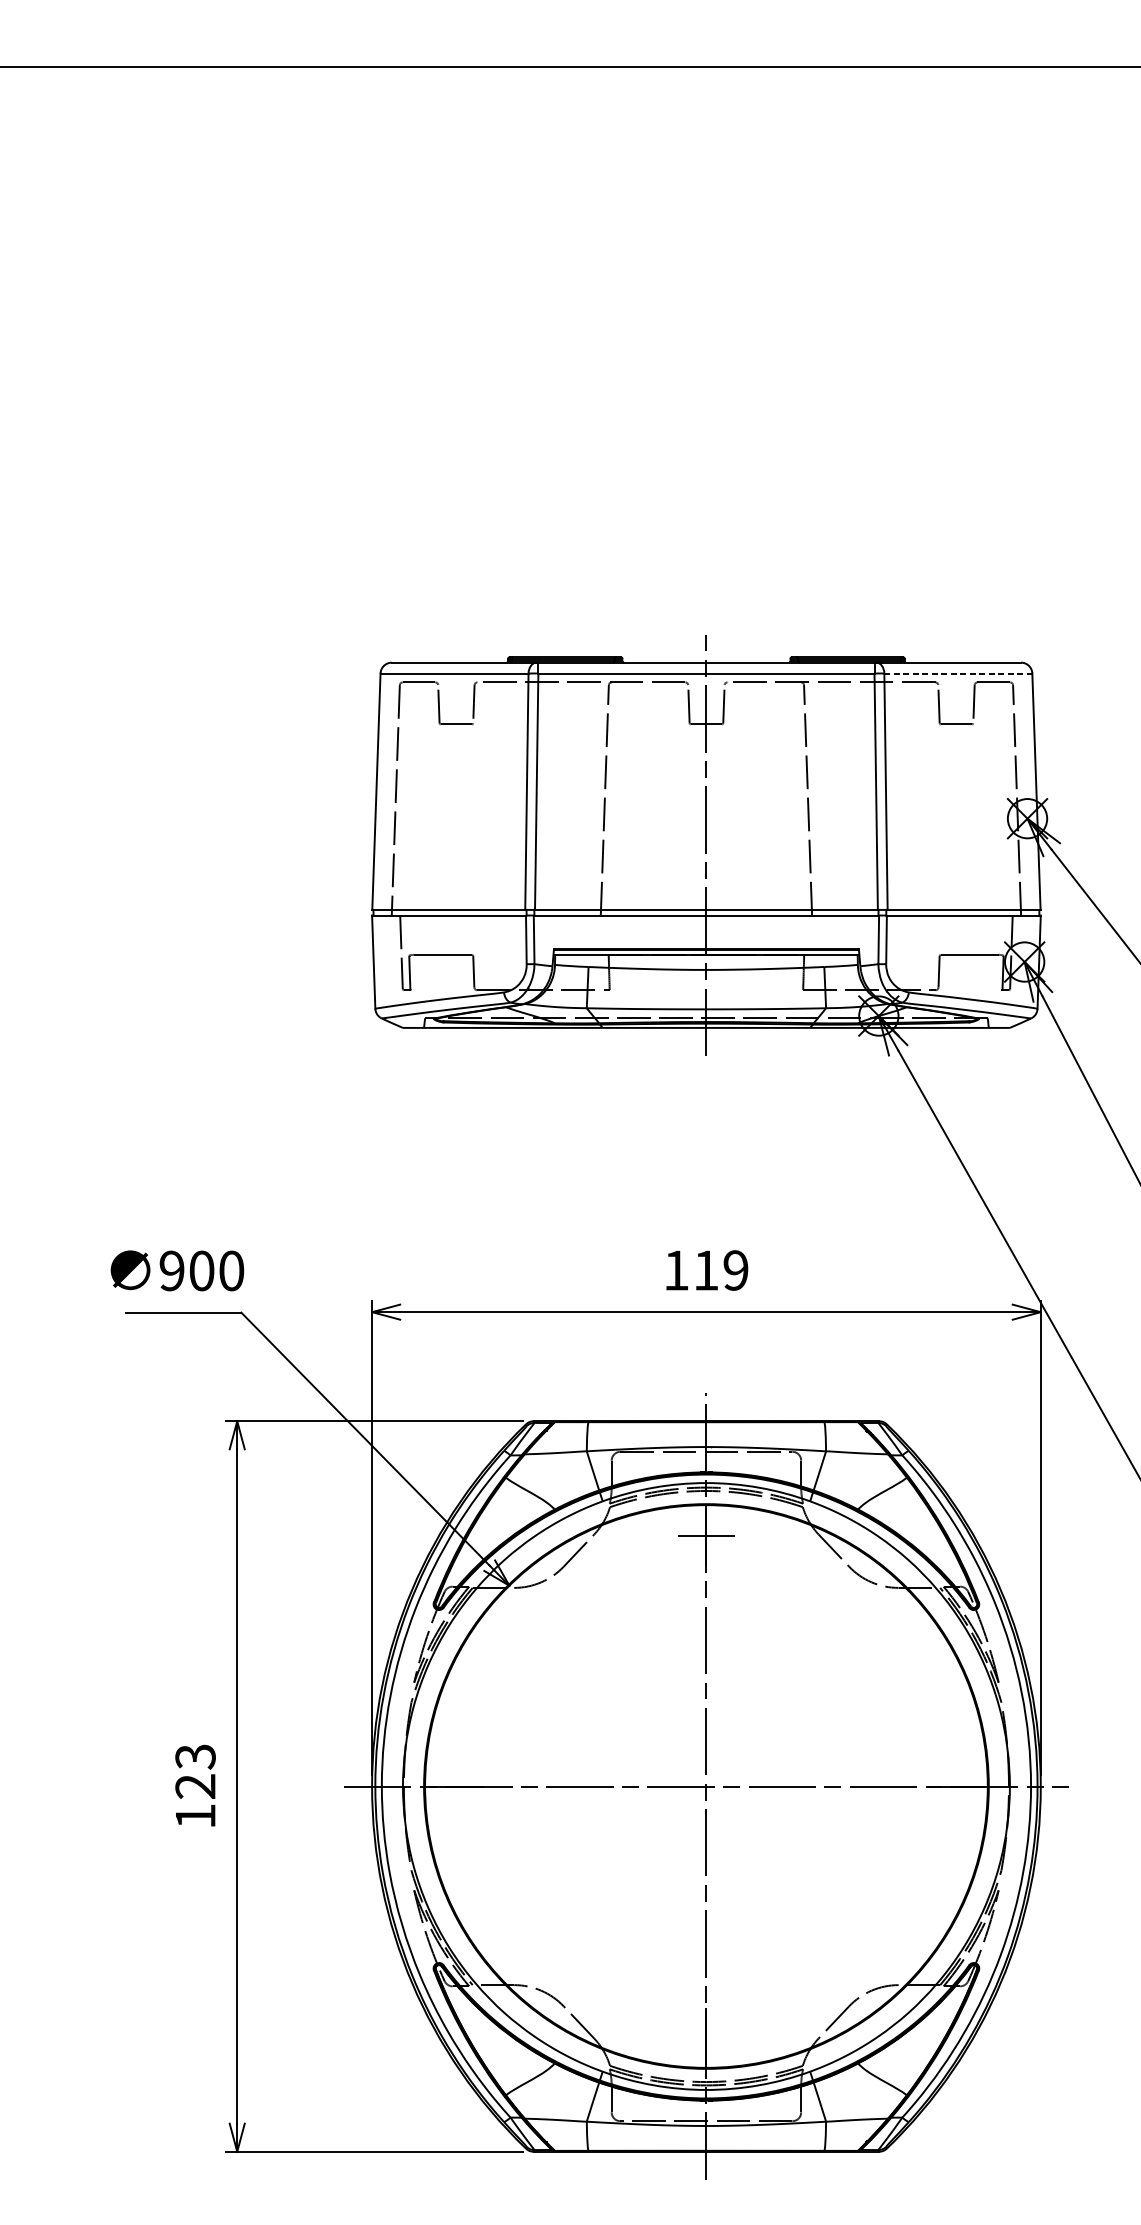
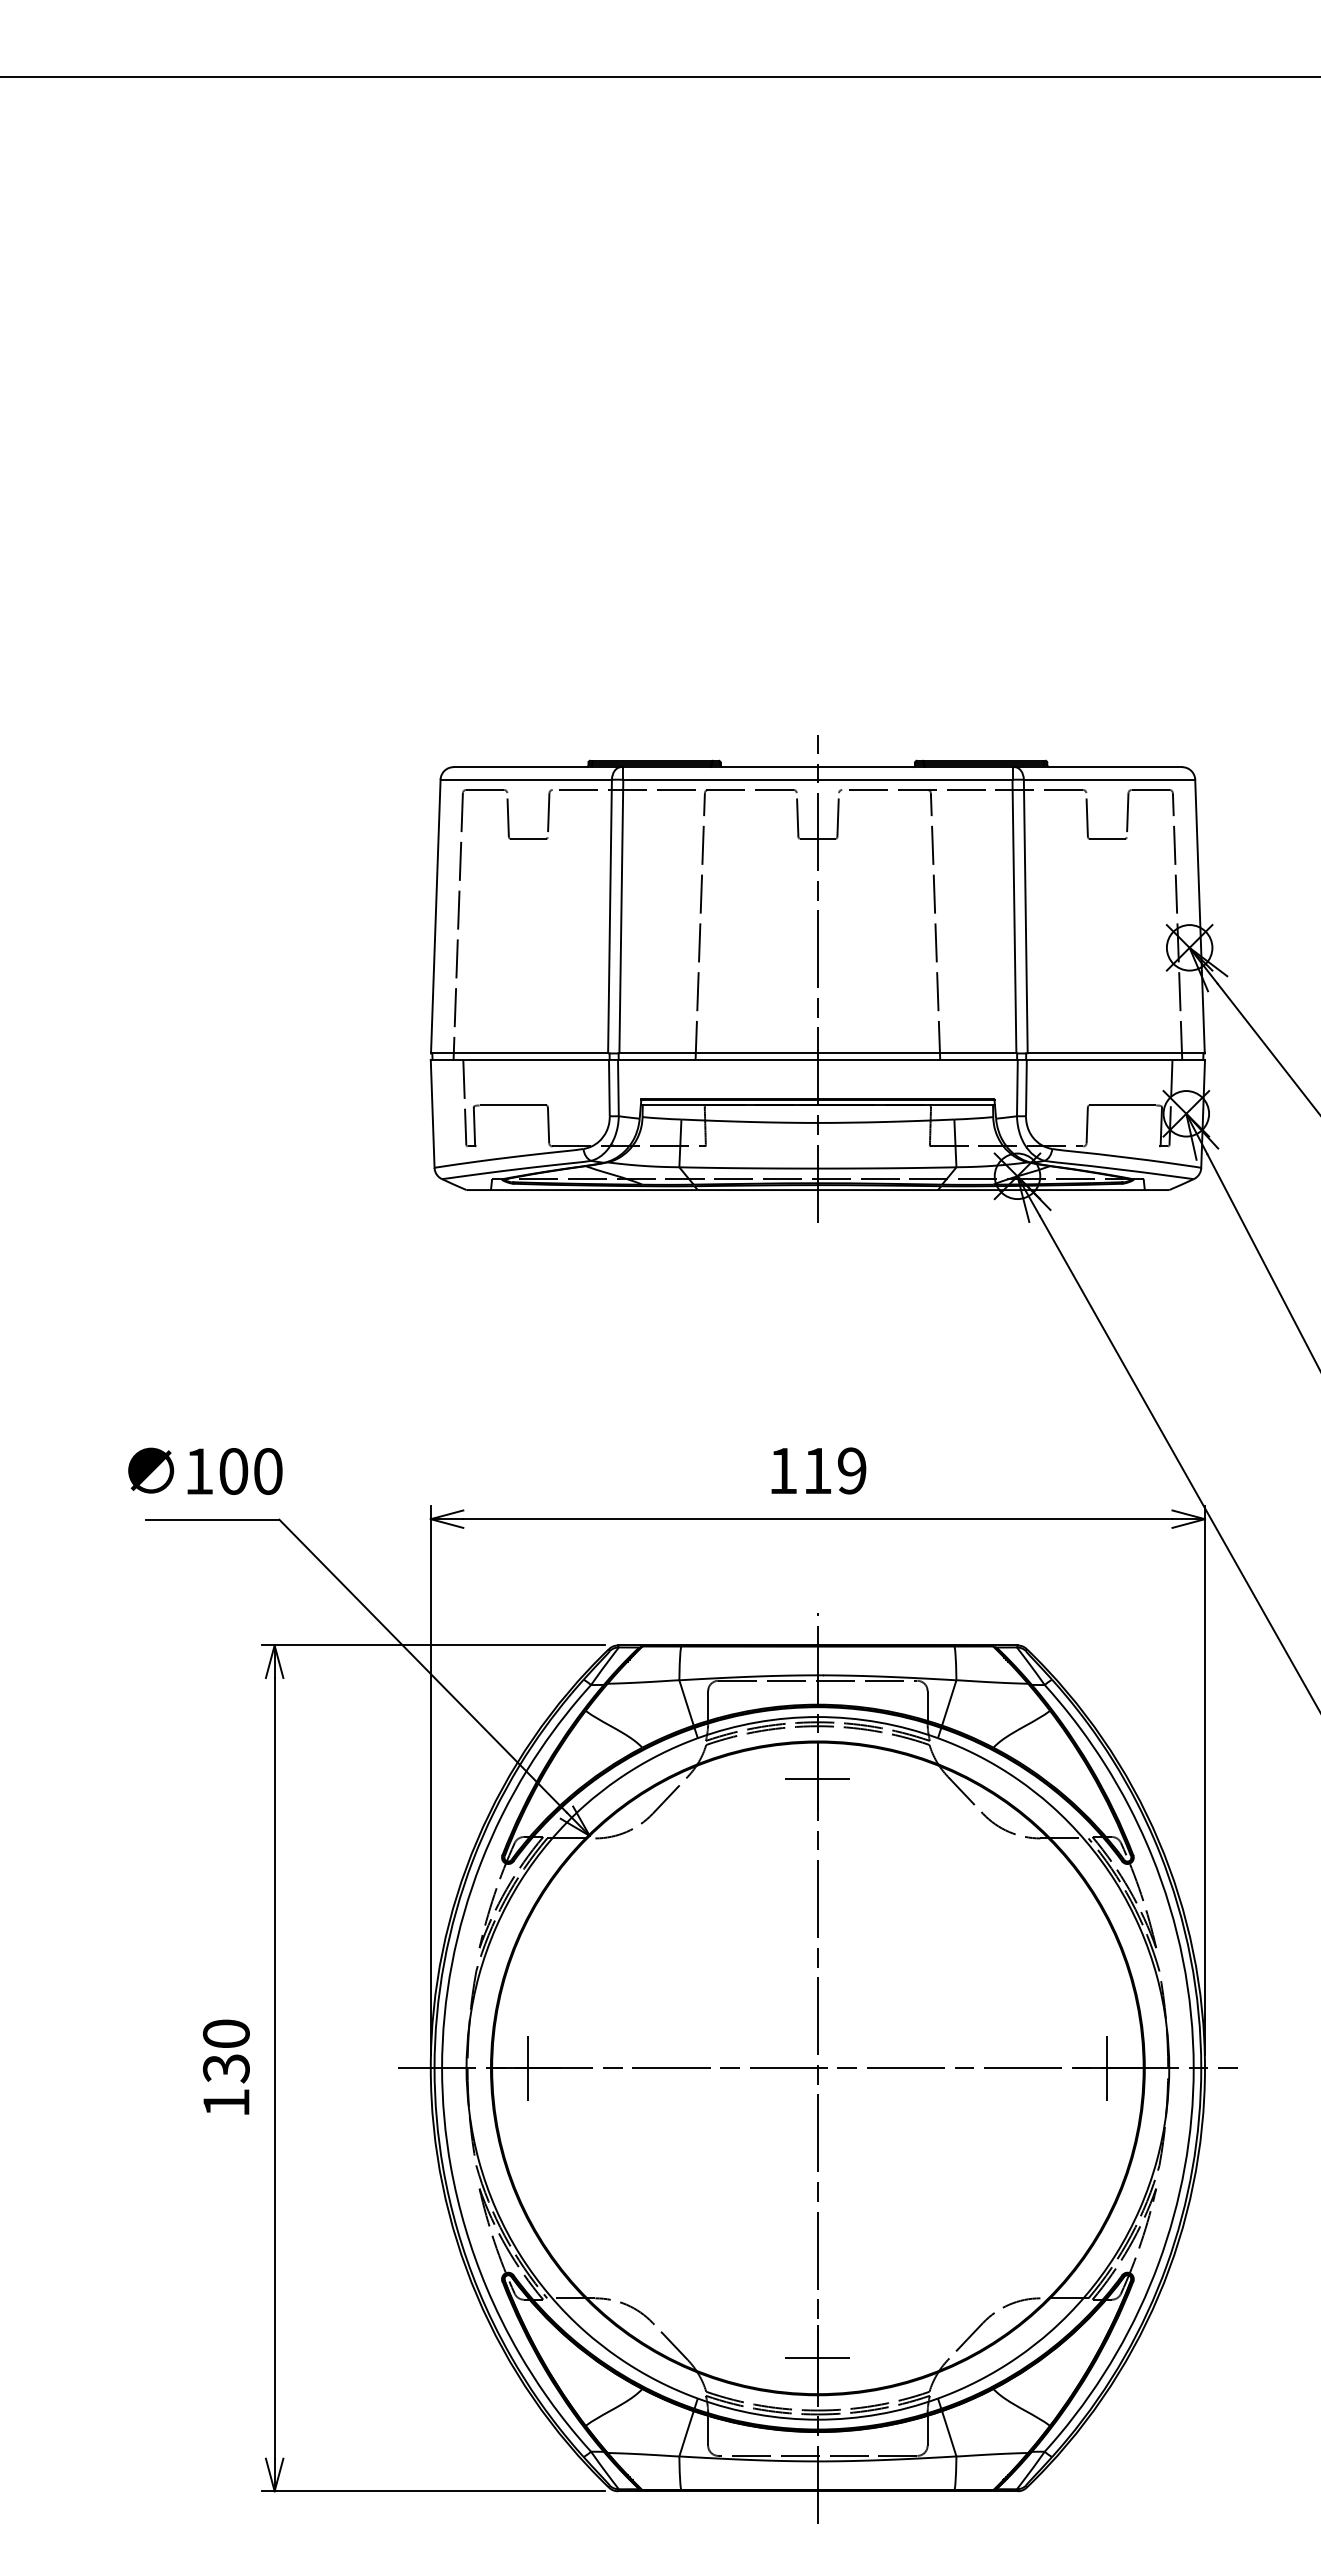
line: (958, 673) -> (1109, 779), dashed -> solid
text: (172, 1270) -> (199, 1471), 900 -> 100
text: (195, 1771) -> (226, 2051), 123 -> 130
line: (456, 1785) -> (528, 2067), added
line: (956, 1785) -> (1107, 2067), added
line: (706, 2036) -> (817, 2357), added

